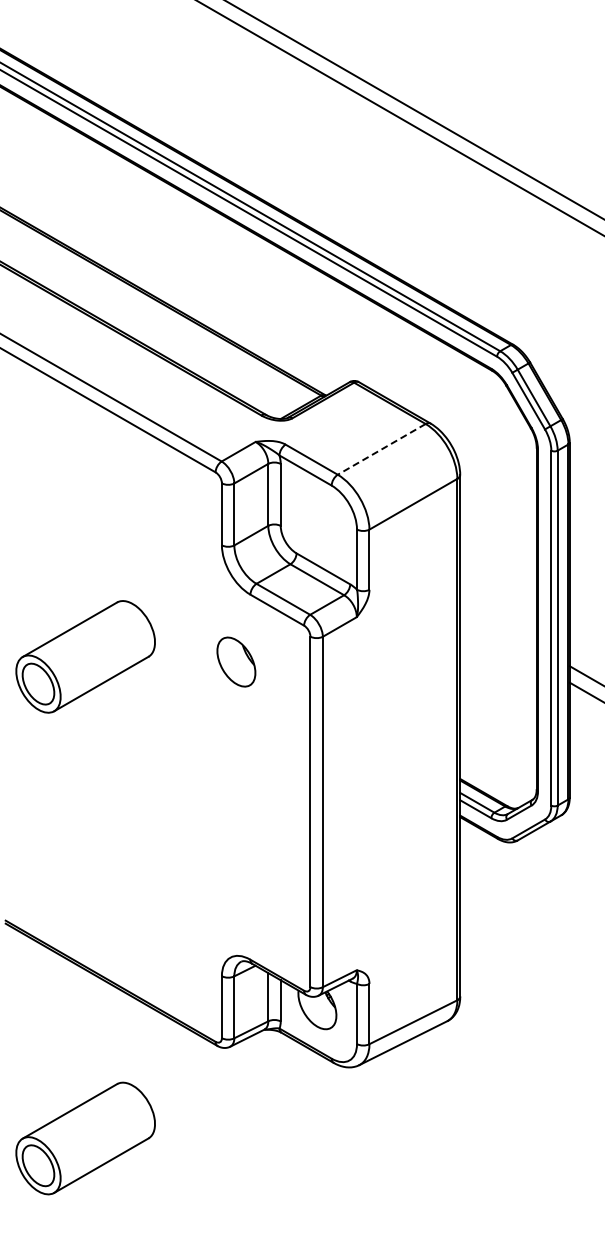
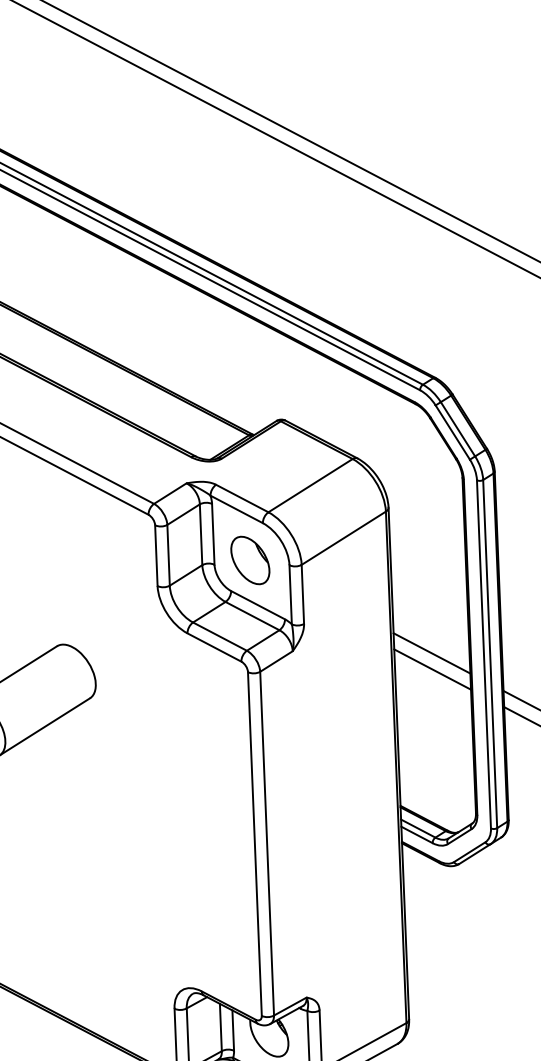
line: (381, 449) -> (310, 485), dashed -> solid
line: (498, 624) -> (432, 652), added
line: (498, 641) -> (432, 669), added
part: (236, 661) -> (250, 559), moved

